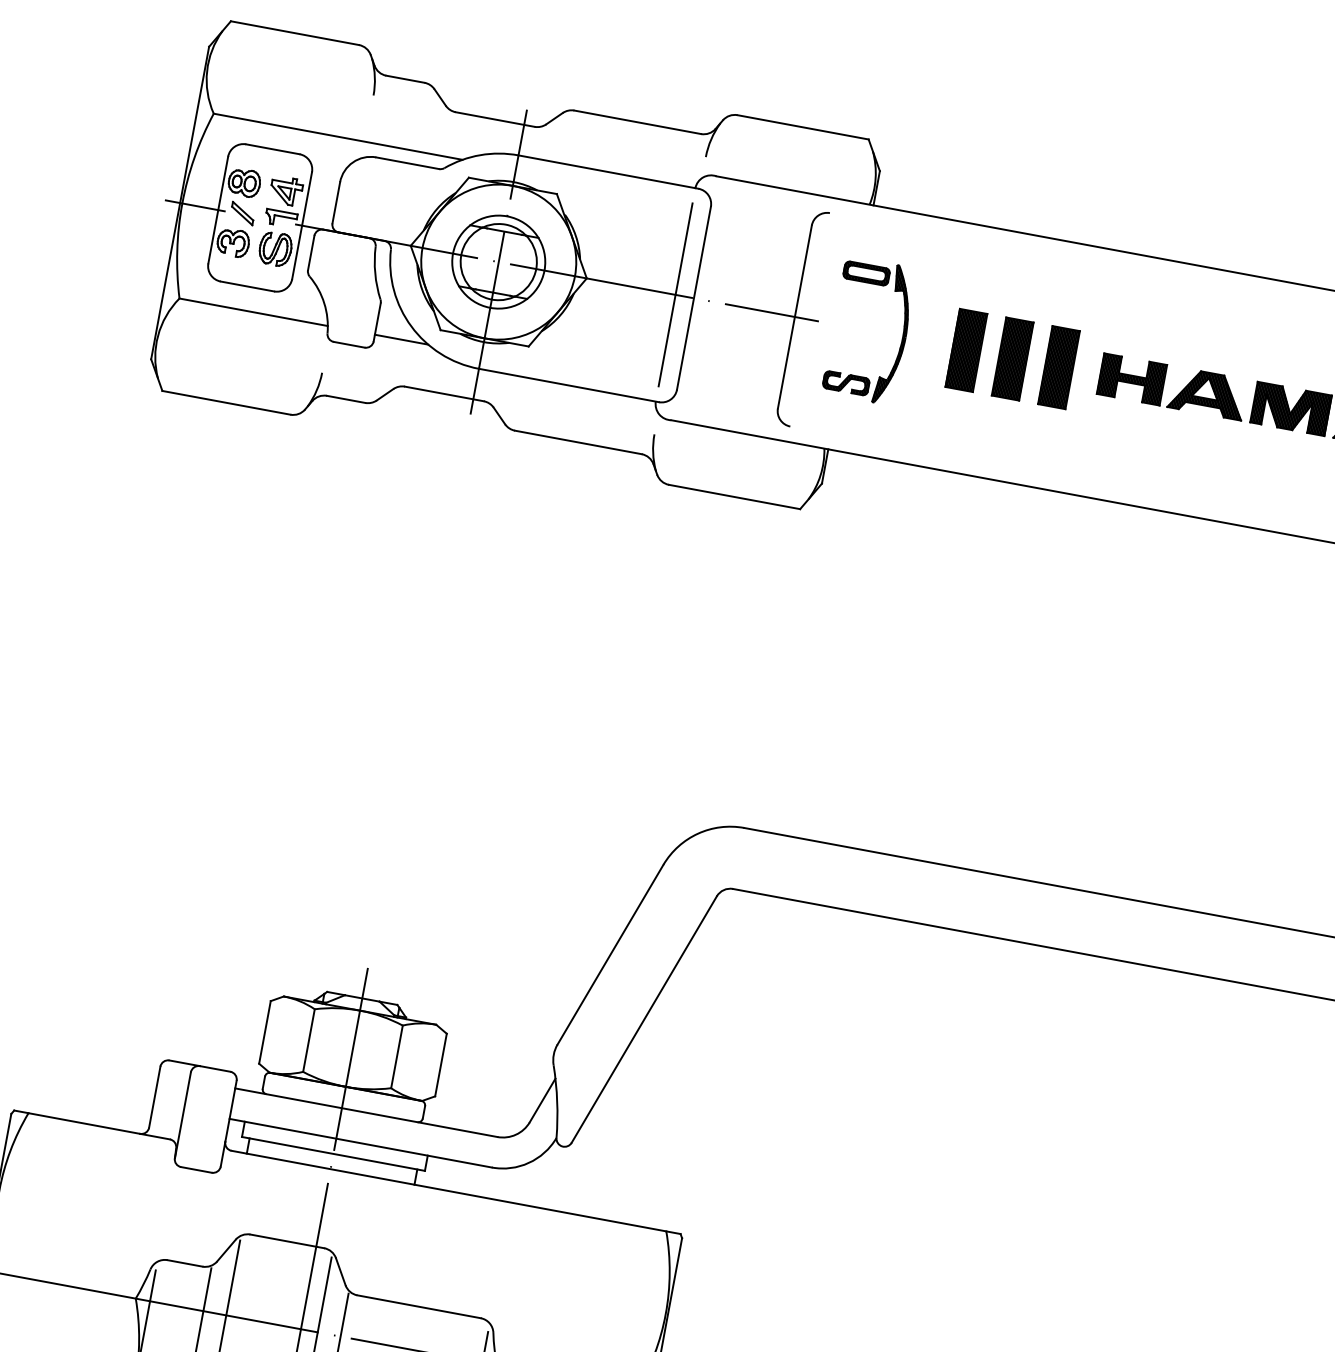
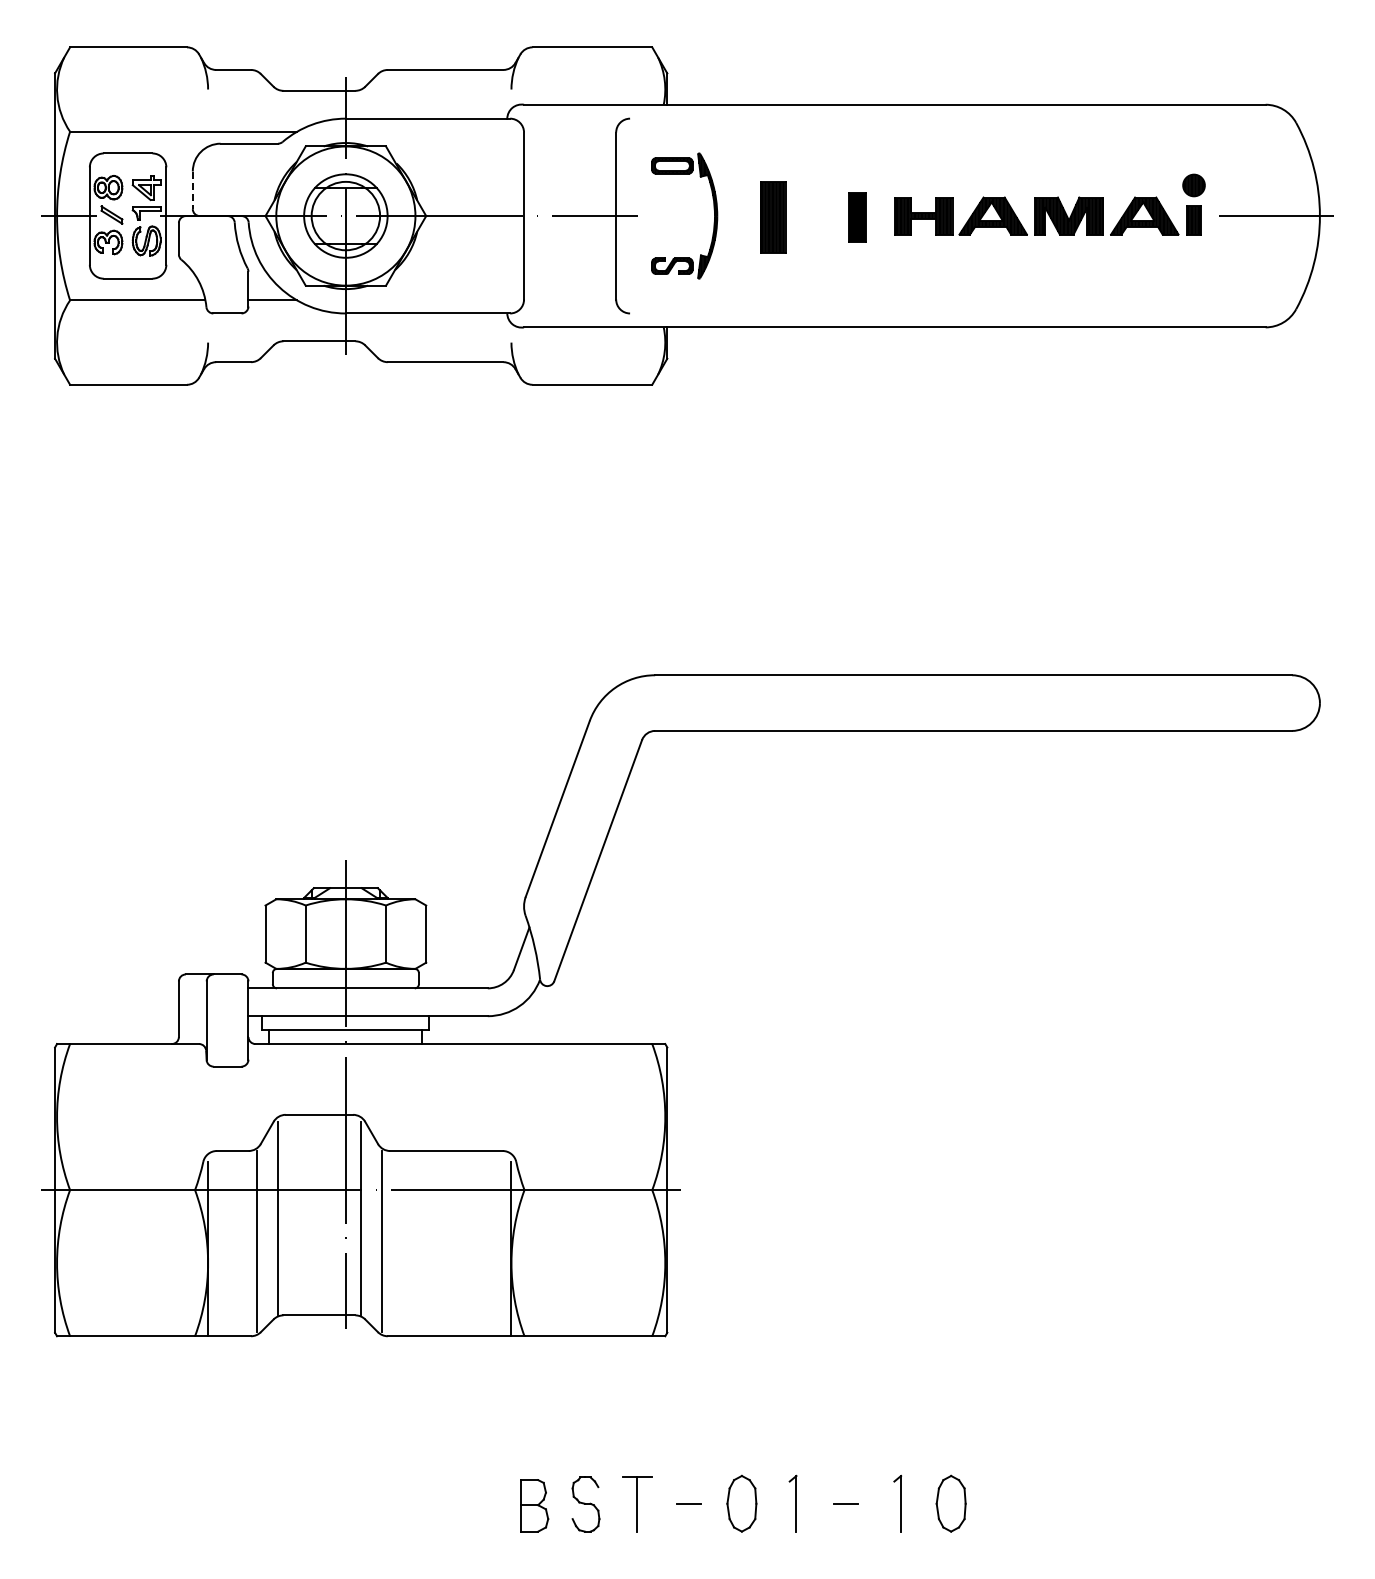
line: (335, 202) -> (192, 190), solid -> dashed
line: (675, 294) -> (507, 215), removed
part: (1012, 359) -> (815, 217), removed
part: (1058, 367) -> (857, 217), size x0.7

